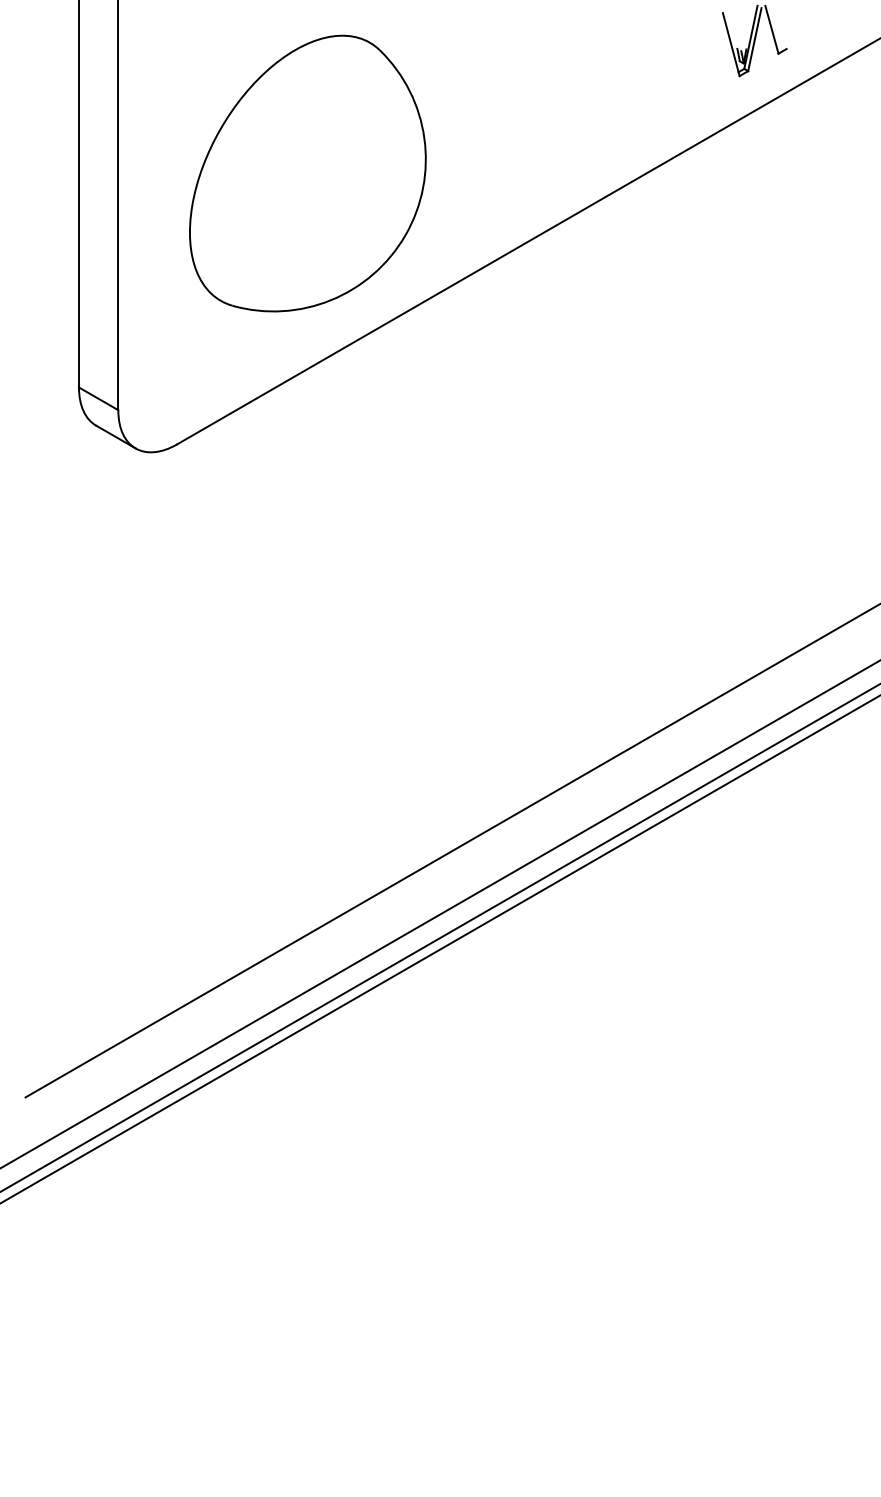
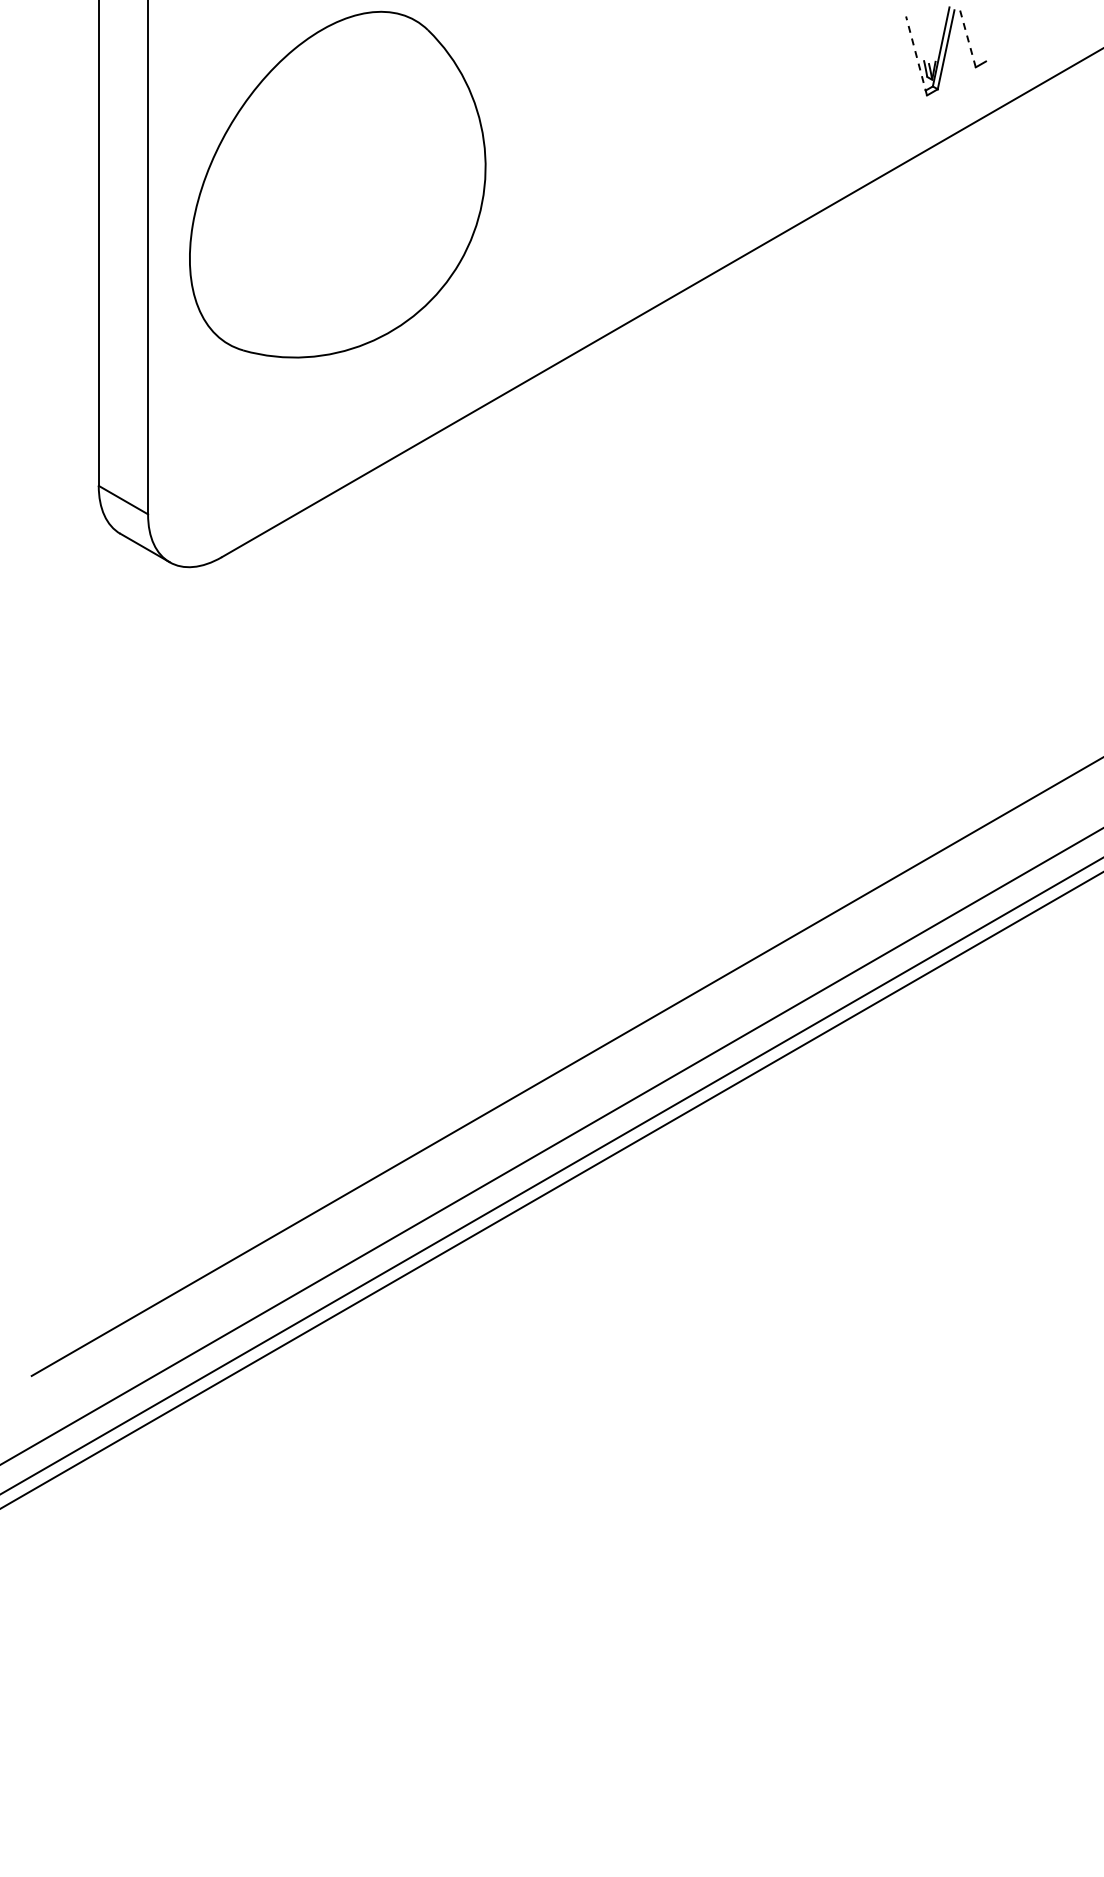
line: (771, 29) -> (967, 36), solid -> dashed
line: (731, 44) -> (916, 55), solid -> dashed
part: (307, 173) -> (337, 184), moved

